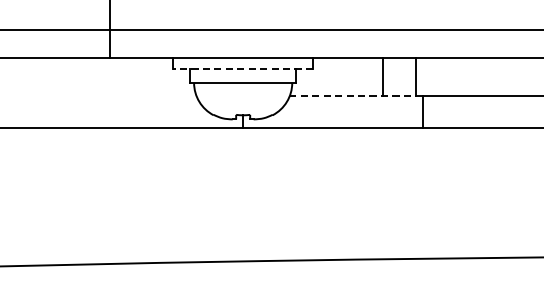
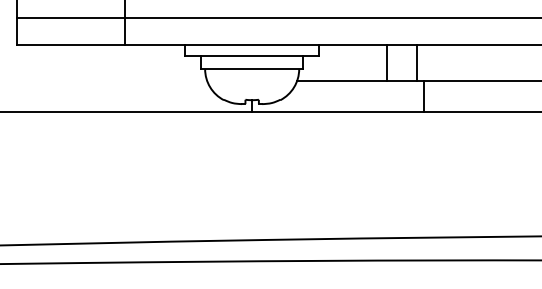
line: (242, 68) -> (251, 55), dashed -> solid
line: (356, 95) -> (360, 81), dashed -> solid

